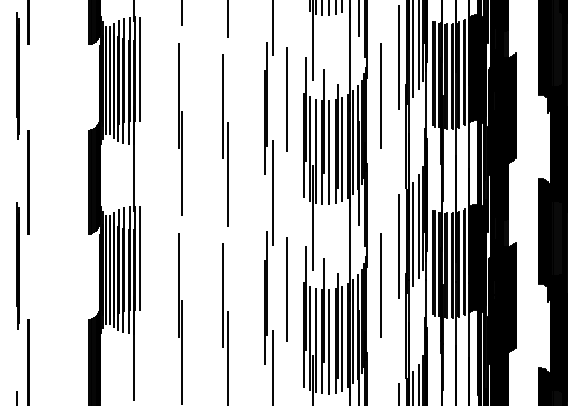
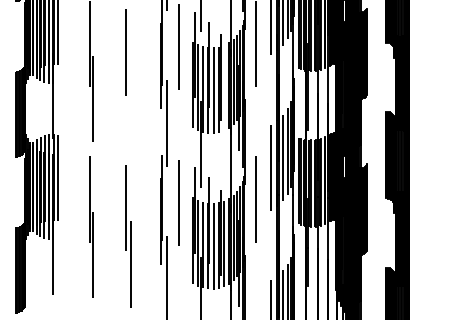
line: (342, 149) -> (224, 87), removed
line: (228, 174) -> (130, 108), removed

